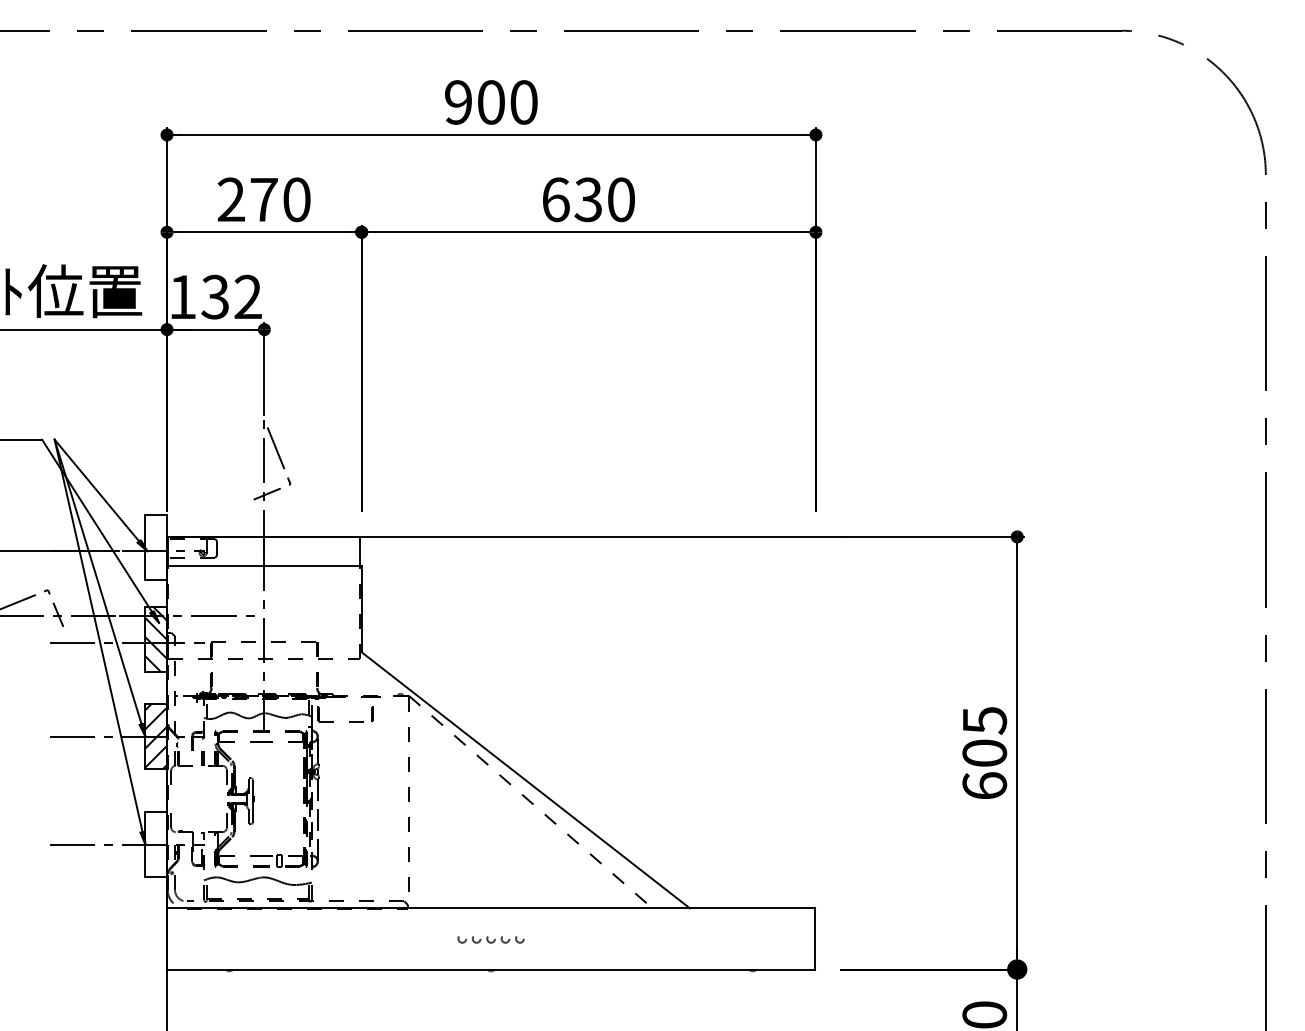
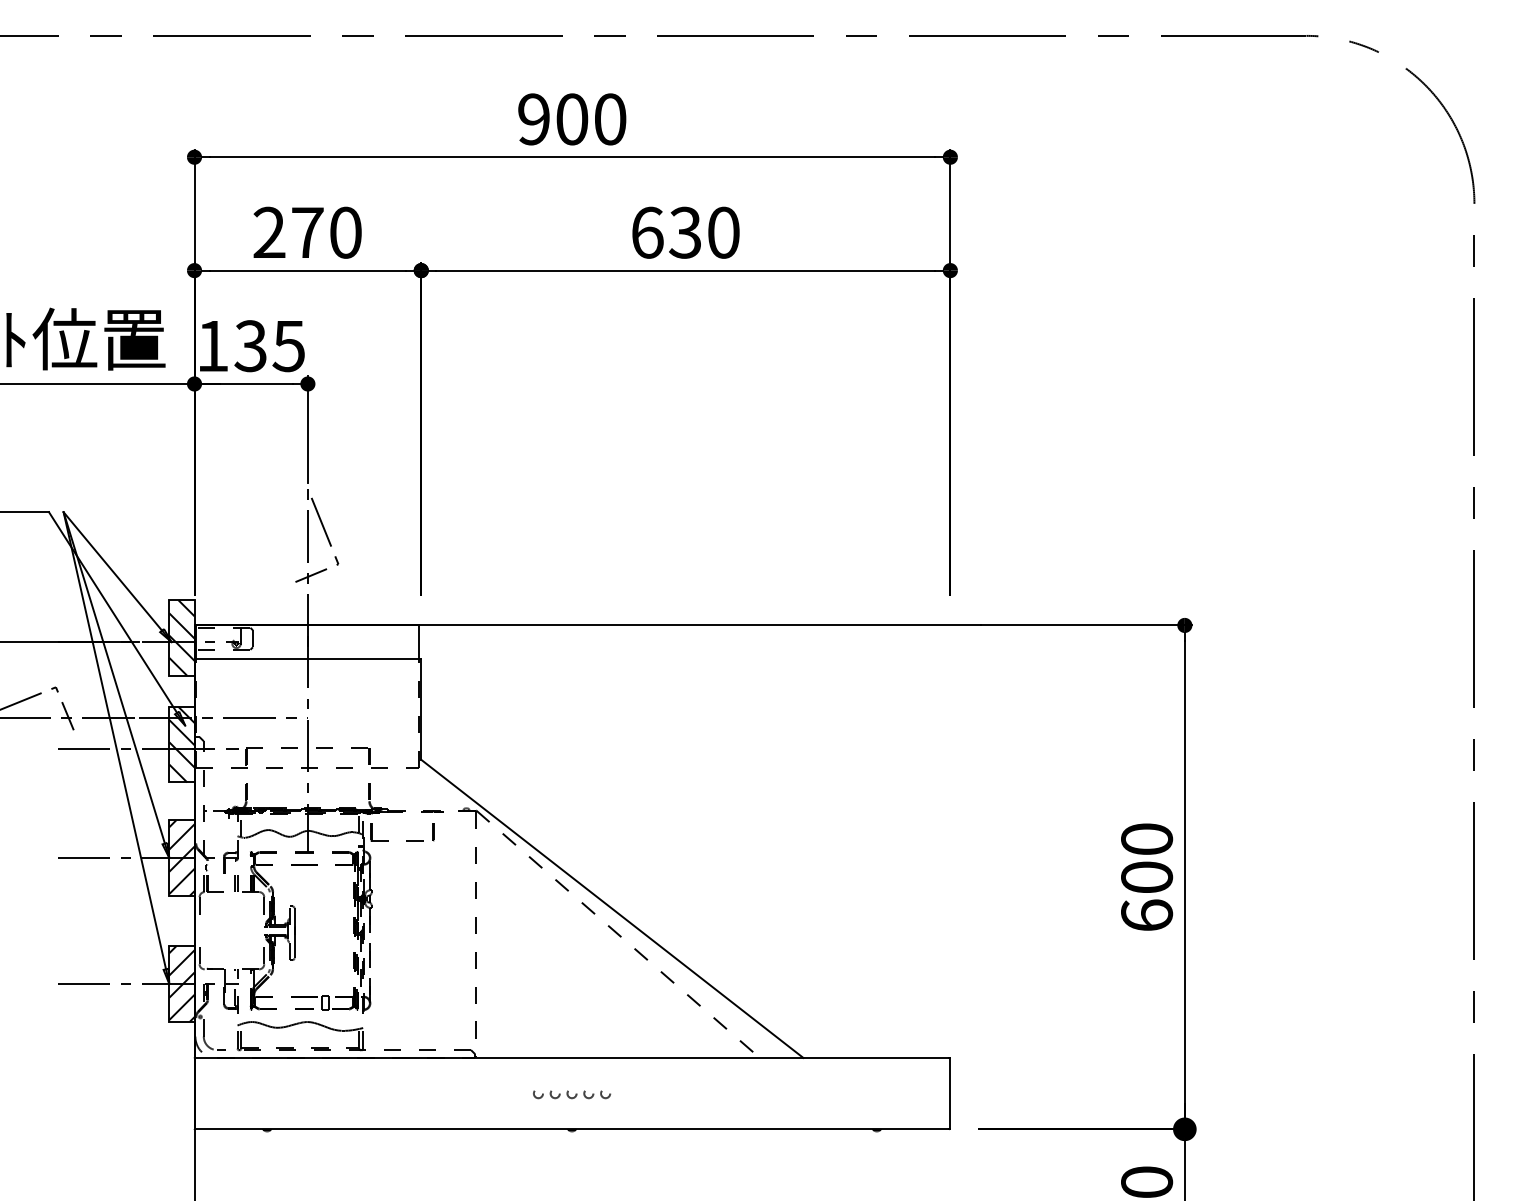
text: (247, 296) -> (288, 345), 132 -> 135
hatch: (156, 547) -> (182, 637), added
text: (984, 720) -> (1146, 839), 605 -> 600
hatch: (156, 844) -> (182, 983), added

